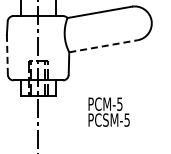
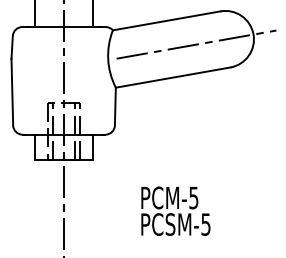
line: (117, 26) -> (196, 44), added
line: (103, 46) -> (173, 77), dashed -> solid
line: (7, 54) -> (12, 91), dashed -> solid
text: (108, 111) -> (174, 210), moved

